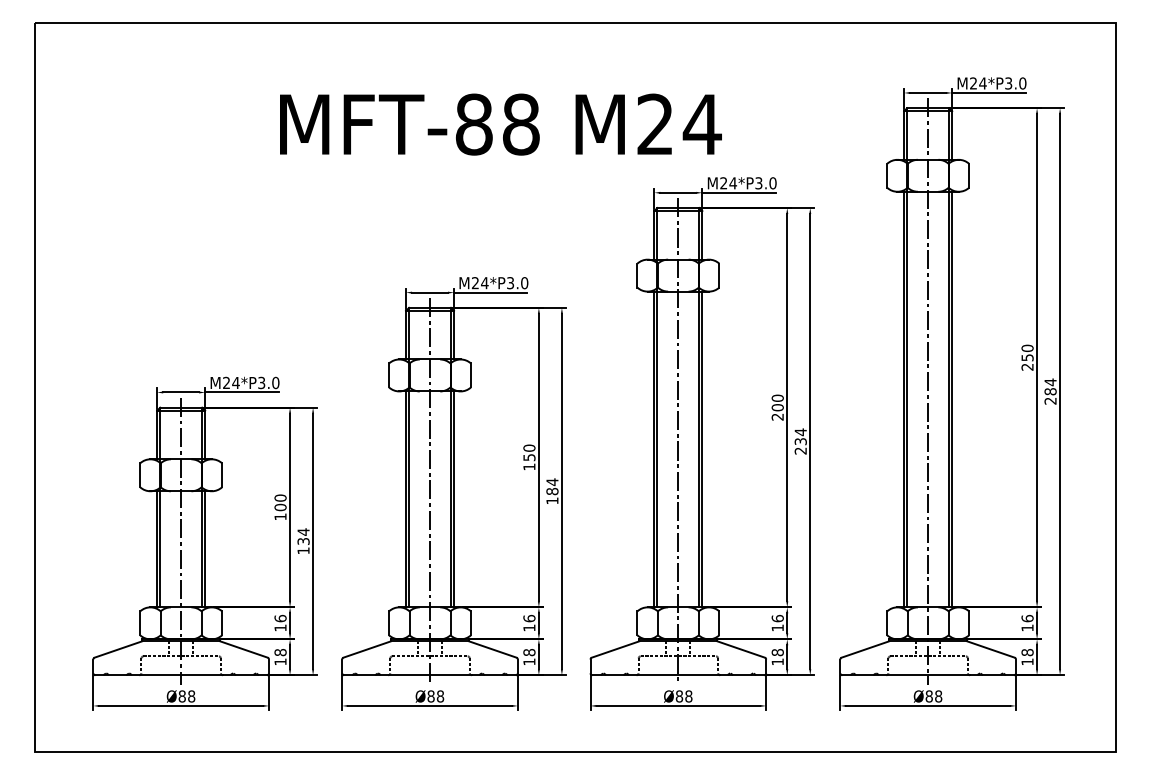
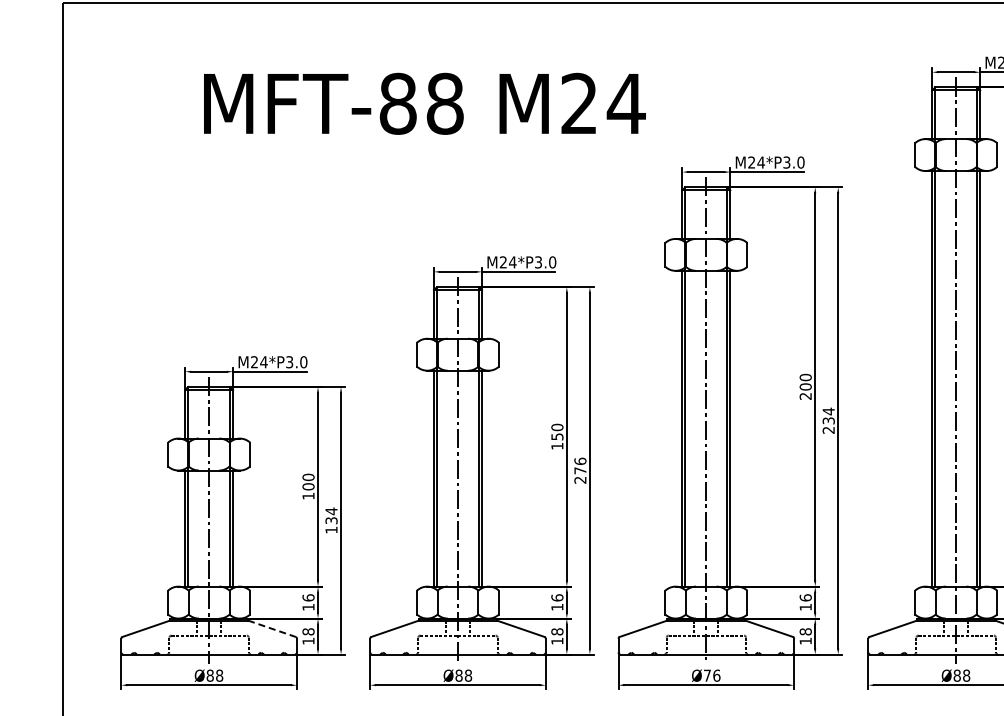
text: (500, 124) -> (424, 103), moved
text: (552, 491) -> (580, 470), 184 -> 276
line: (244, 649) -> (272, 628), solid -> dashed
text: (683, 696) -> (711, 675), Ø88 -> Ø76

